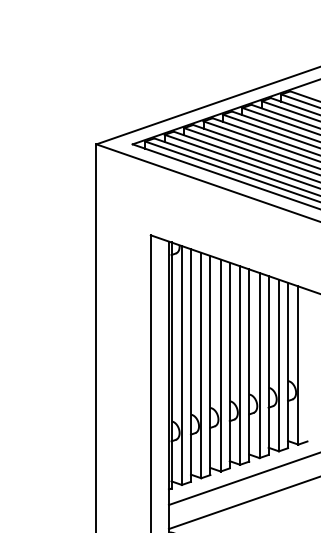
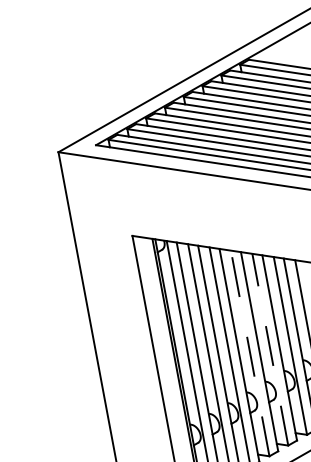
line: (240, 365) -> (250, 353), solid -> dashed
line: (259, 365) -> (270, 349), solid -> dashed

